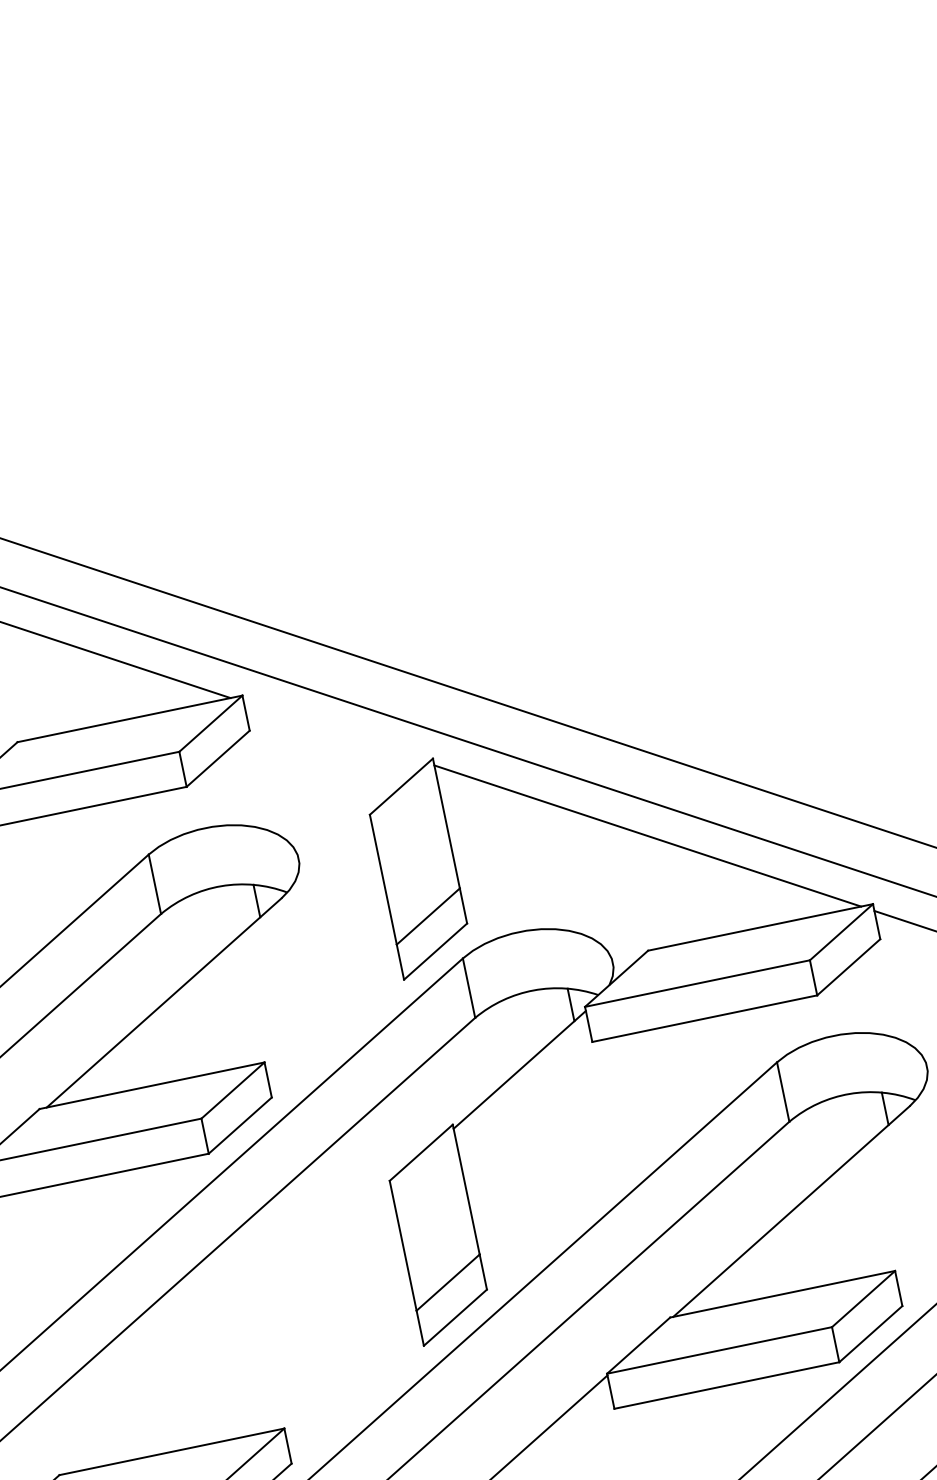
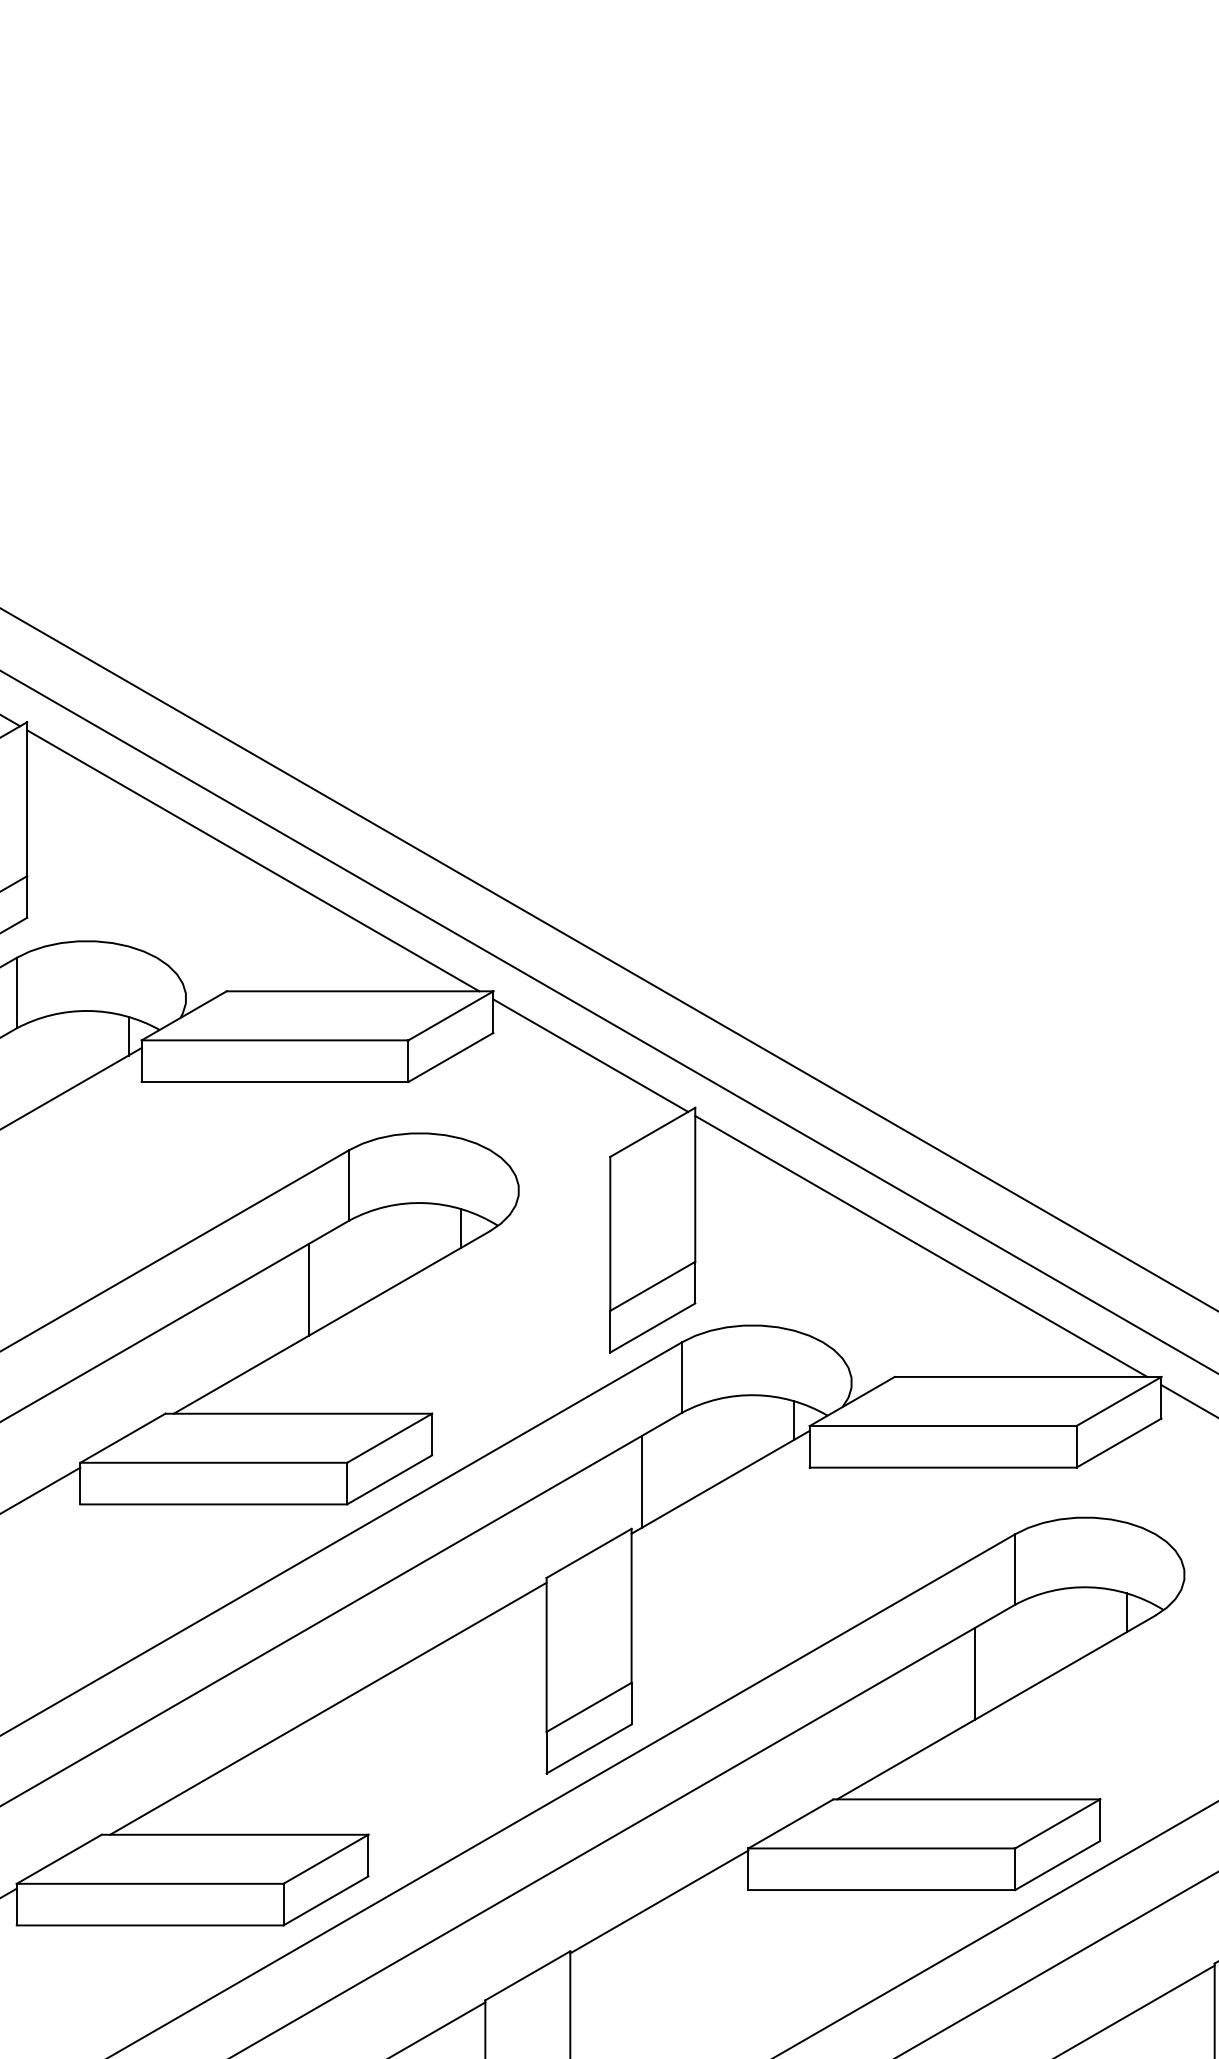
line: (335, 732) -> (590, 1055), added
line: (138, 979) -> (308, 1289), added
line: (452, 1083) -> (641, 1481), added
line: (767, 1187) -> (974, 1674), added
line: (228, 1329) -> (328, 1708), added

